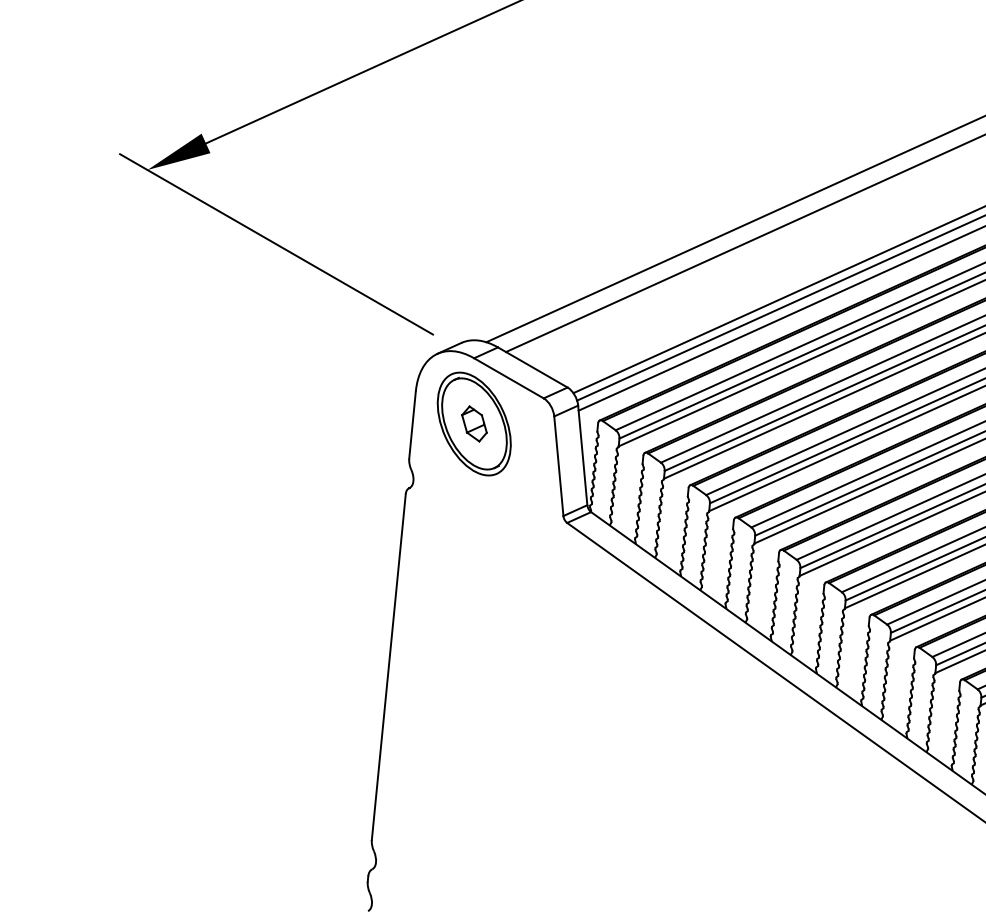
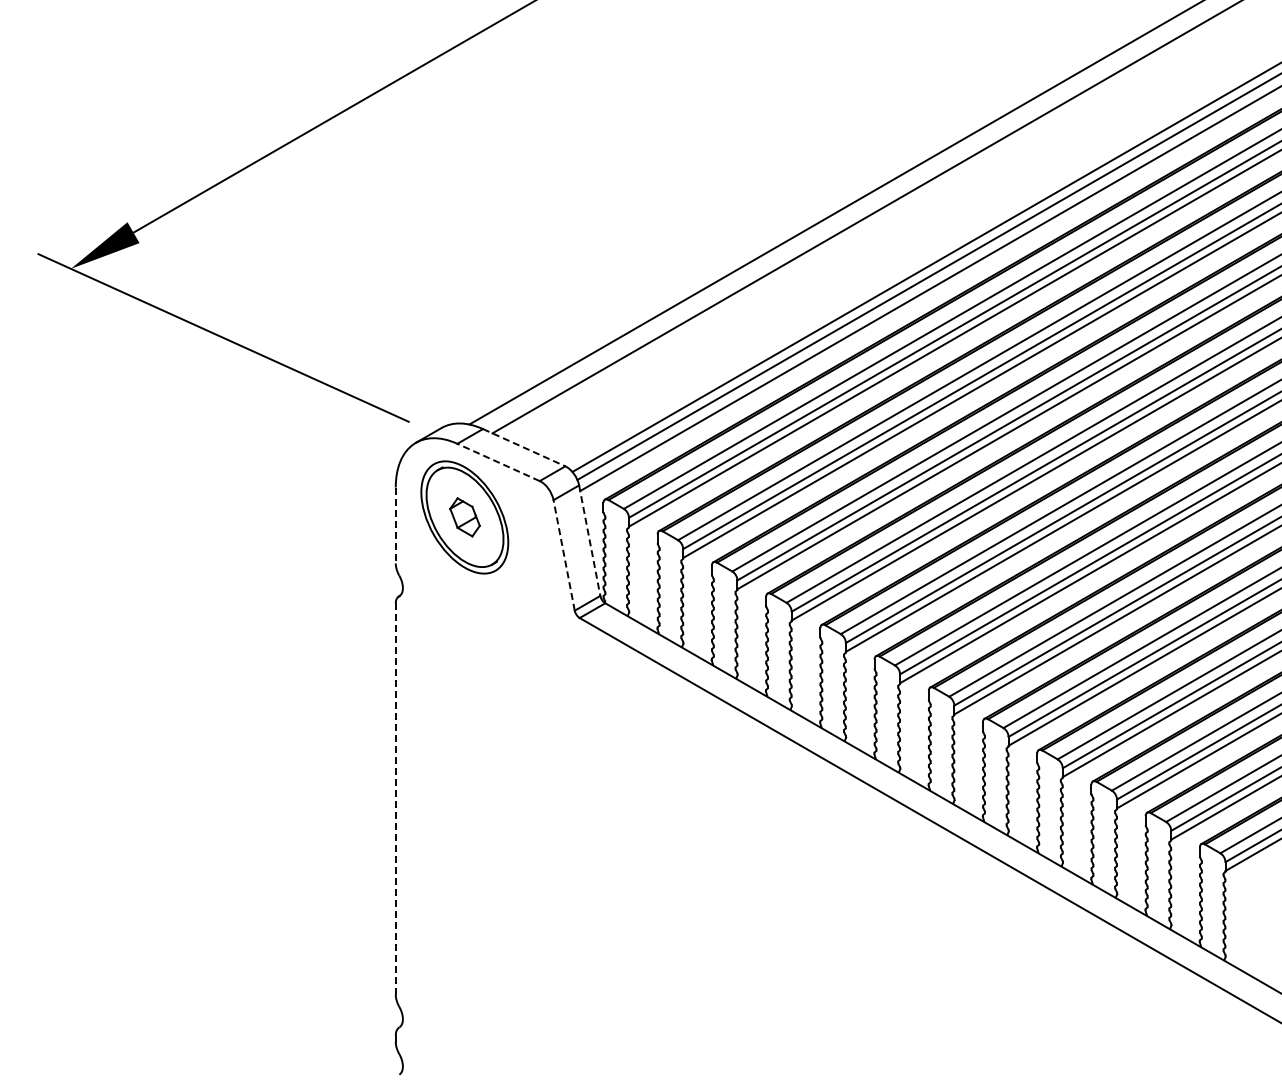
line: (533, 367) -> (524, 447), solid -> dashed
line: (508, 378) -> (498, 462), solid -> dashed
line: (412, 425) -> (395, 525), solid -> dashed
line: (582, 456) -> (589, 541), solid -> dashed
line: (559, 465) -> (564, 554), solid -> dashed
line: (388, 667) -> (395, 799), solid -> dashed

